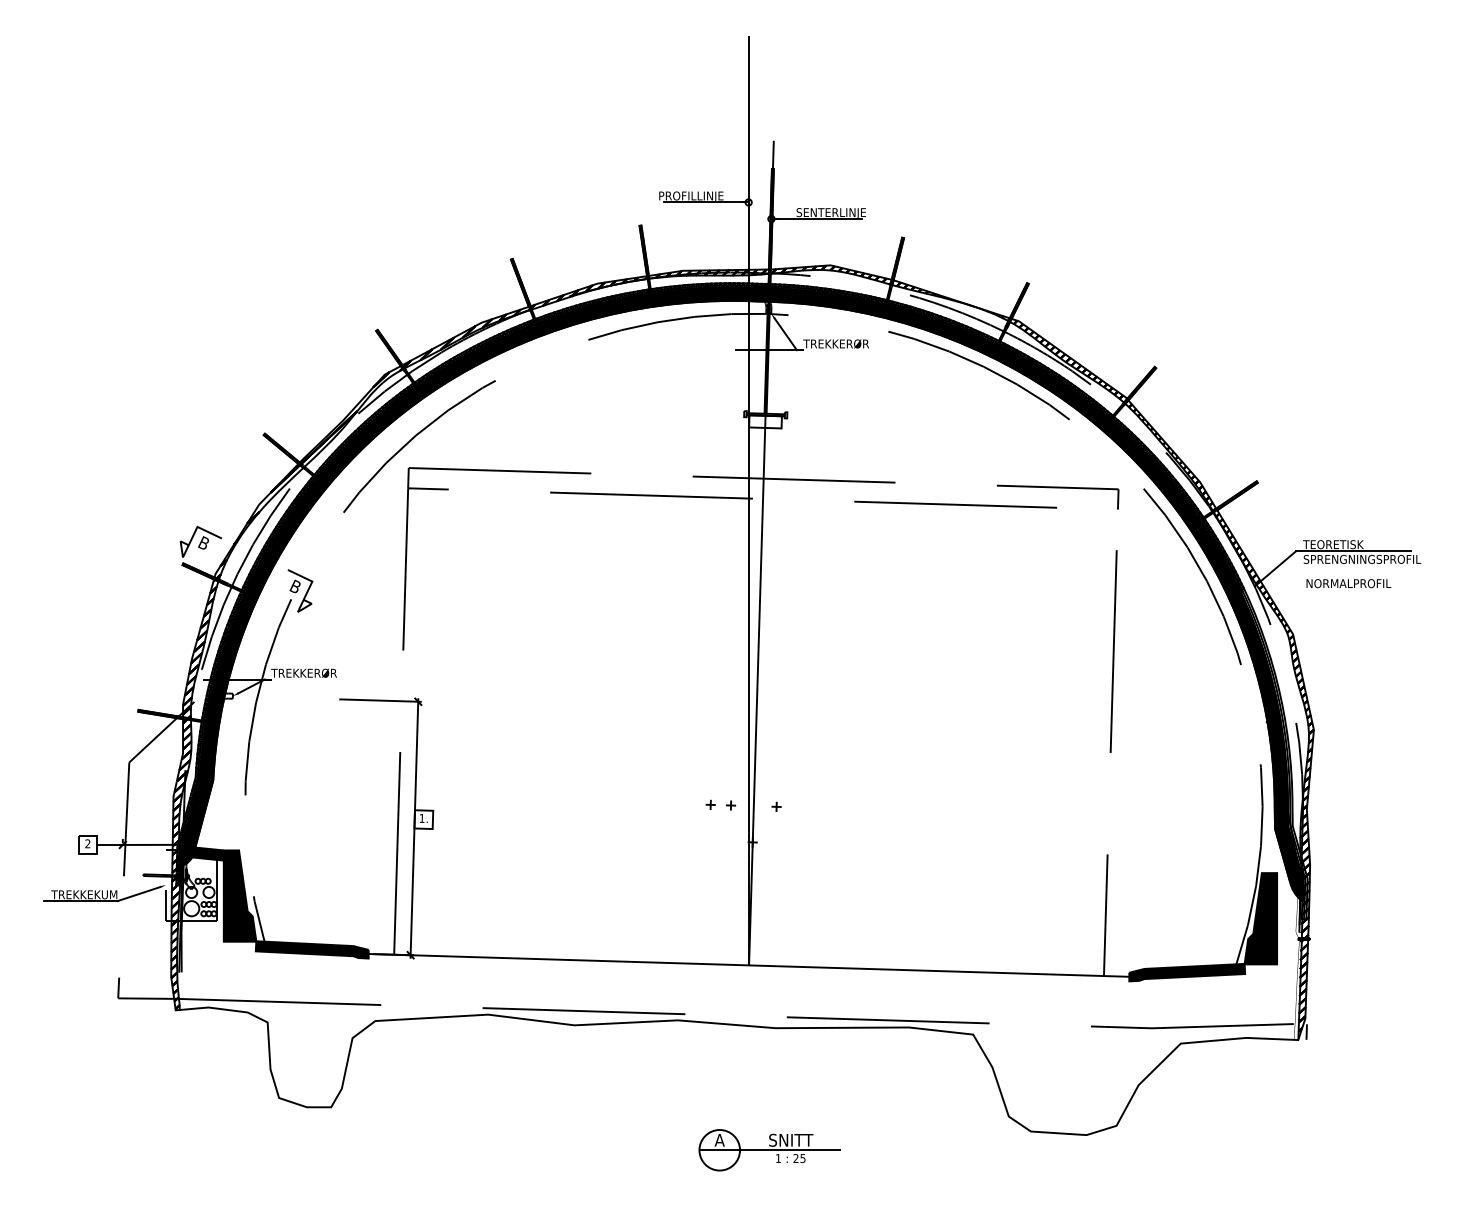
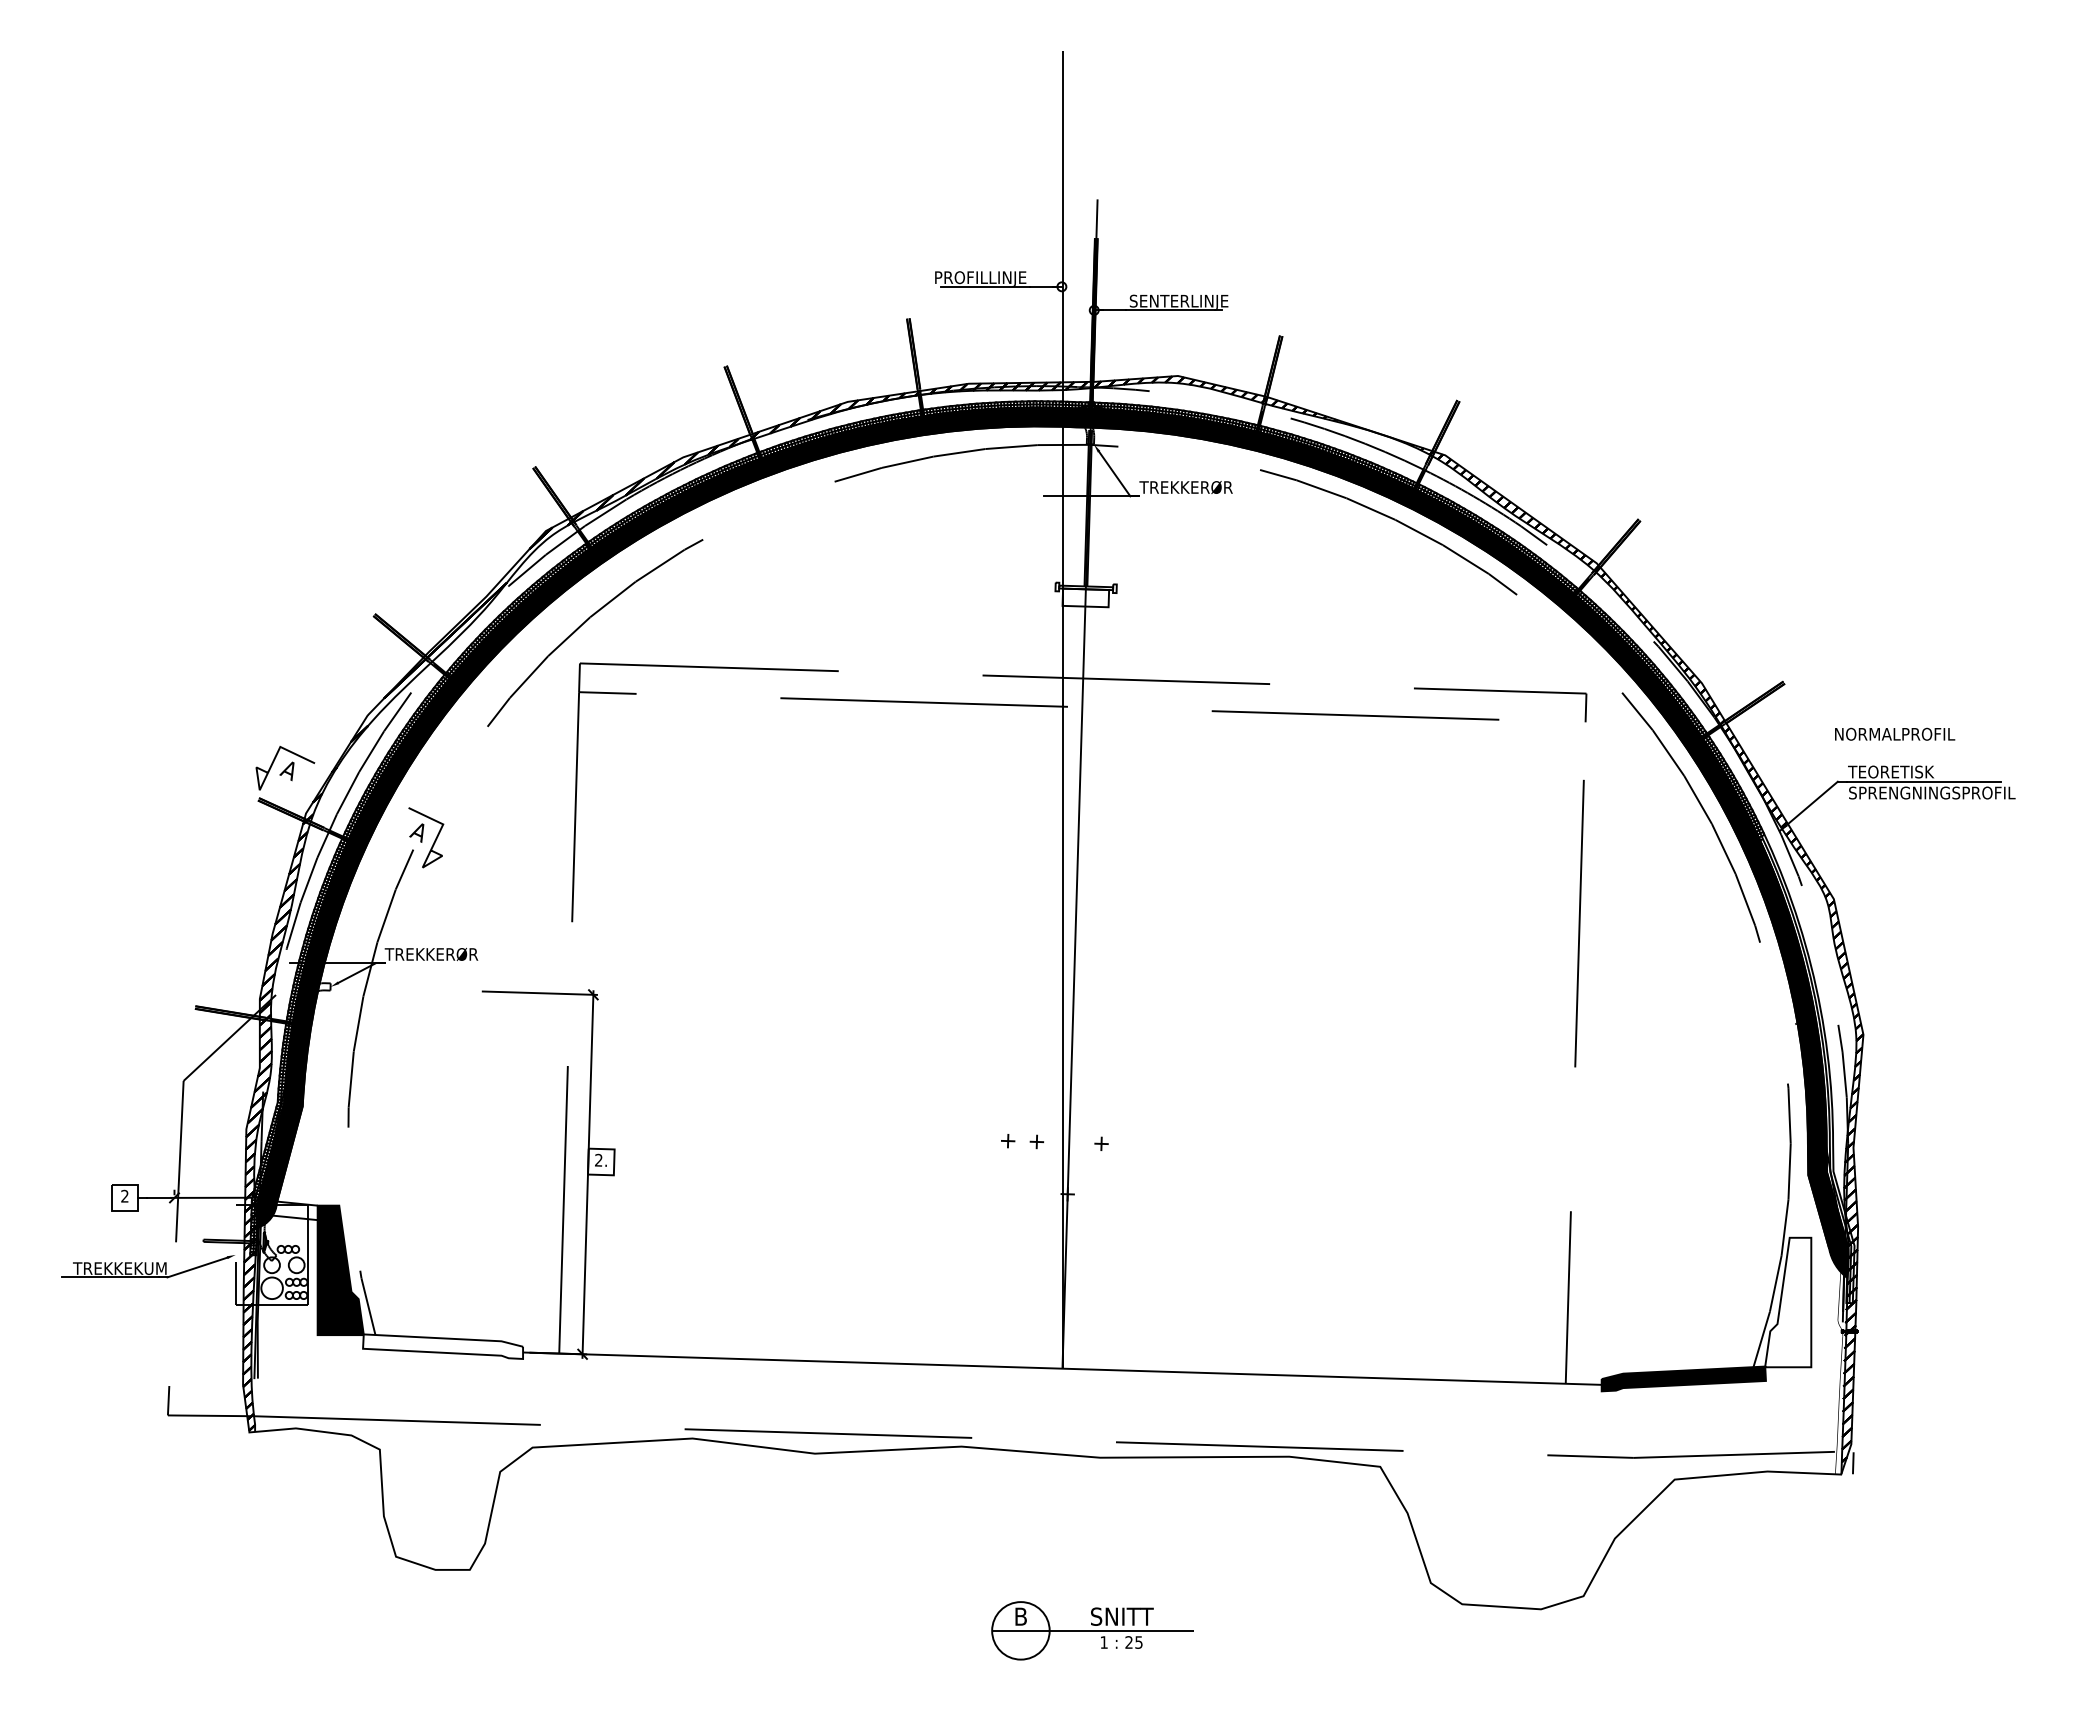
text: (202, 543) -> (287, 770), B -> A
text: (1349, 583) -> (1895, 733), moved
text: (294, 586) -> (417, 831), B -> A
text: (421, 817) -> (598, 1159), 1. -> 2.
fill: (207, 853) -> (294, 1210), removed
fill: (1261, 918) -> (1788, 1302), removed
fill: (312, 949) -> (443, 1346), removed
text: (719, 1140) -> (1020, 1616), A -> B

